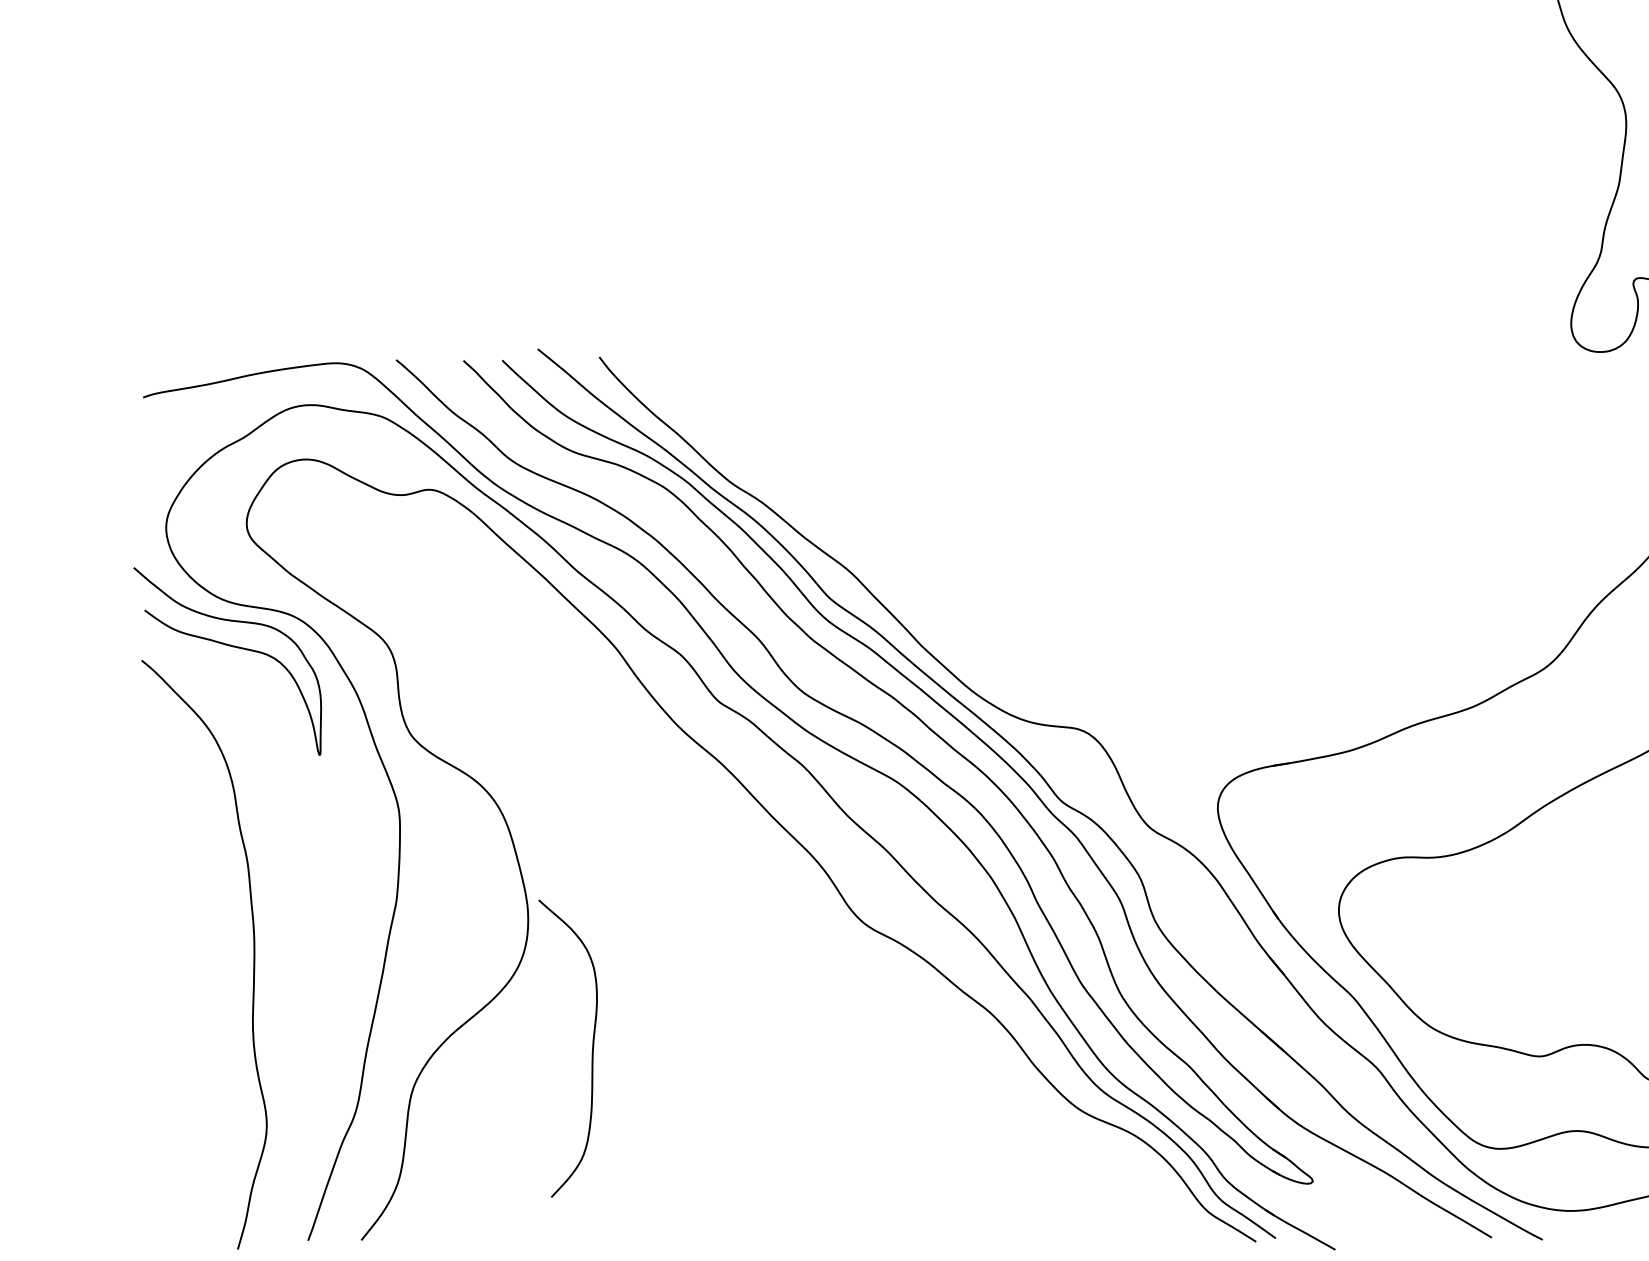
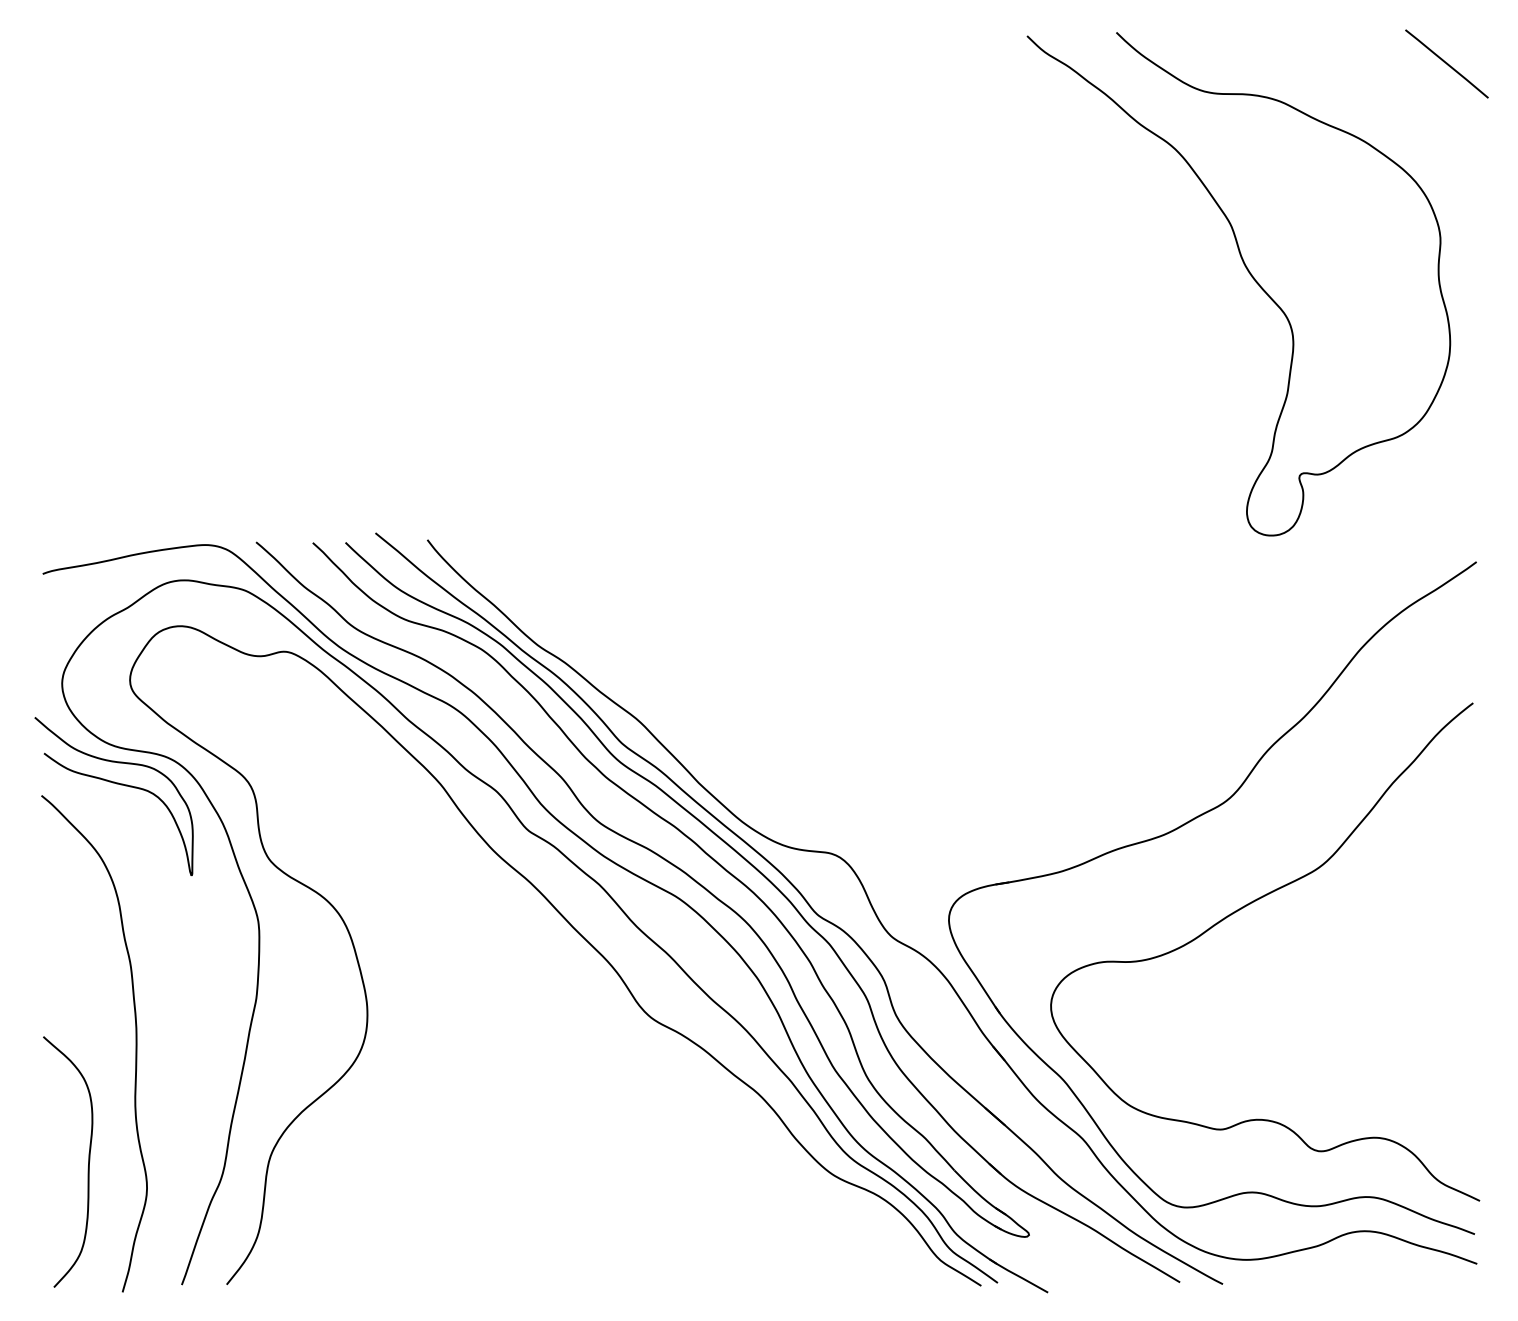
curve: (592, 1048) -> (88, 1161), moved

